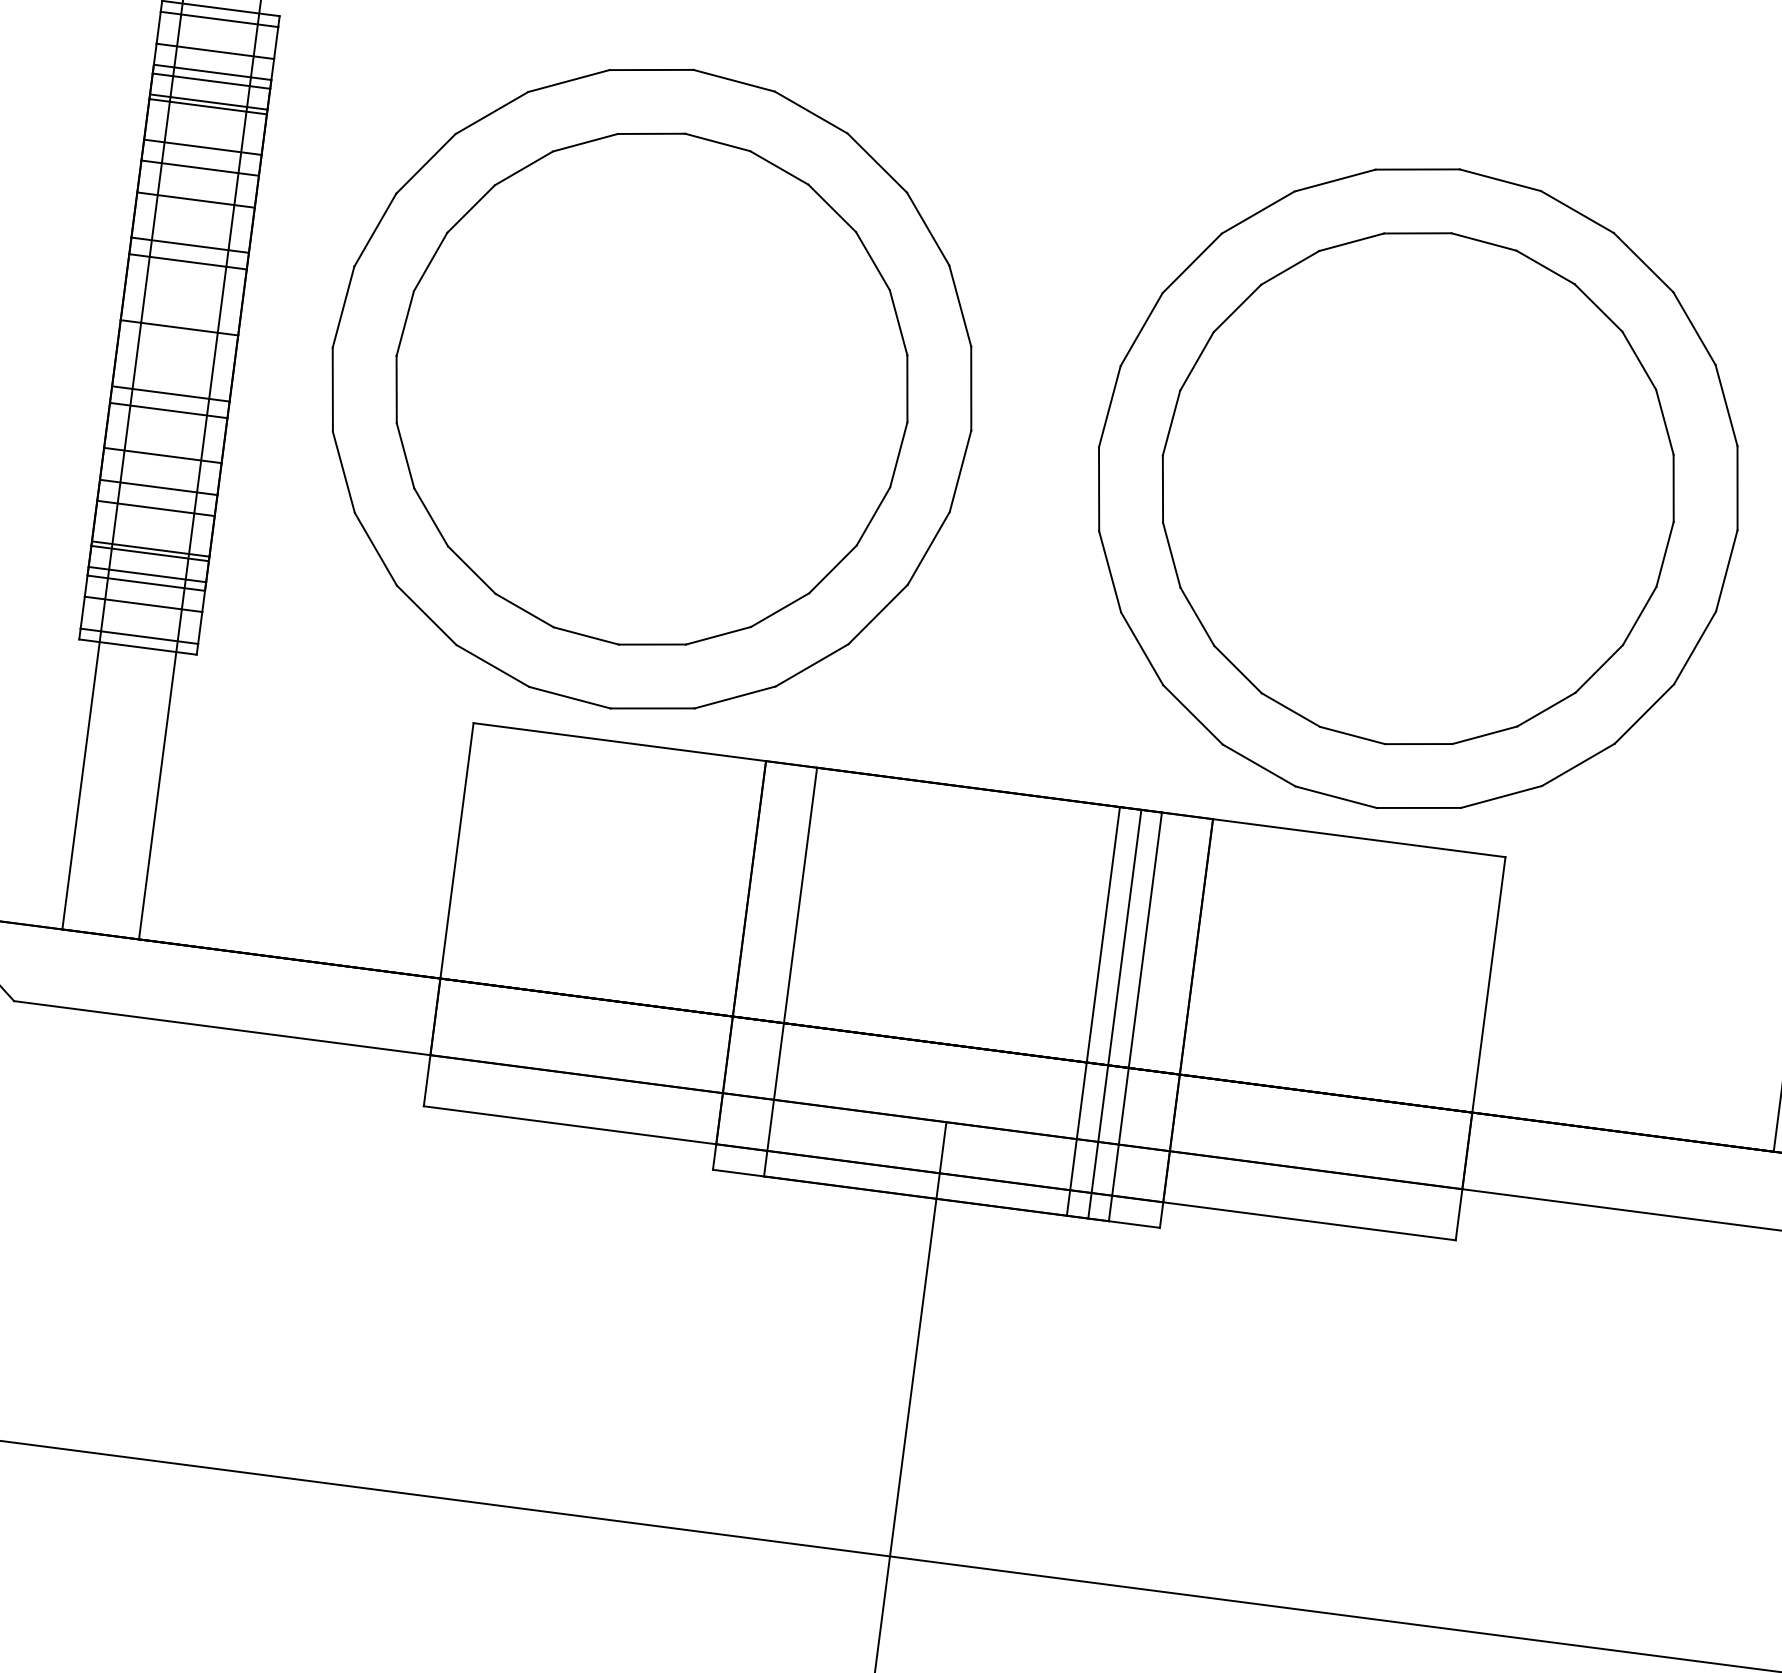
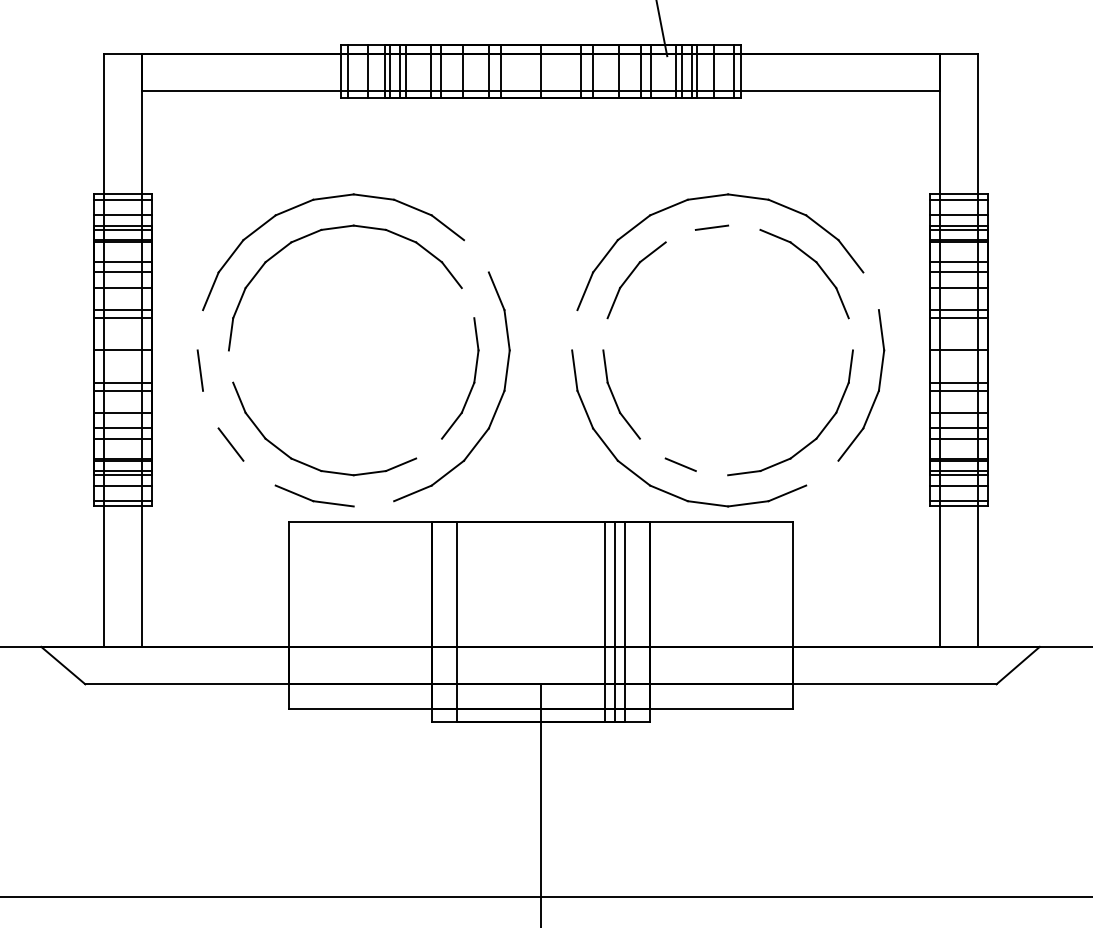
line: (928, 229) -> (476, 256), removed
line: (1351, 240) -> (680, 235), removed
line: (1484, 241) -> (744, 227), removed
line: (343, 307) -> (200, 330), removed
line: (897, 323) -> (467, 303), removed
line: (395, 389) -> (230, 366), removed
line: (1725, 405) -> (870, 291), removed
line: (1109, 407) -> (574, 330), removed
line: (1171, 423) -> (605, 334), removed
line: (343, 471) -> (210, 409), removed
line: (1672, 488) -> (850, 334), removed
line: (781, 609) -> (429, 448), removed
line: (426, 613) -> (259, 472), removed
line: (1237, 669) -> (652, 448), removed
line: (651, 707) -> (373, 503), removed
line: (1351, 736) -> (711, 473), removed
line: (1578, 763) -> (822, 472), removed

